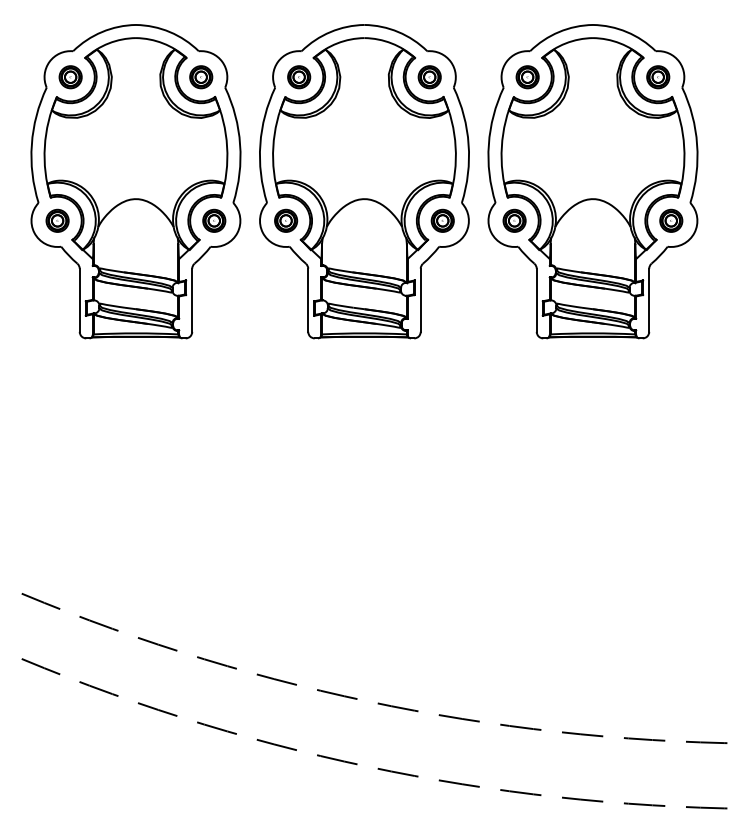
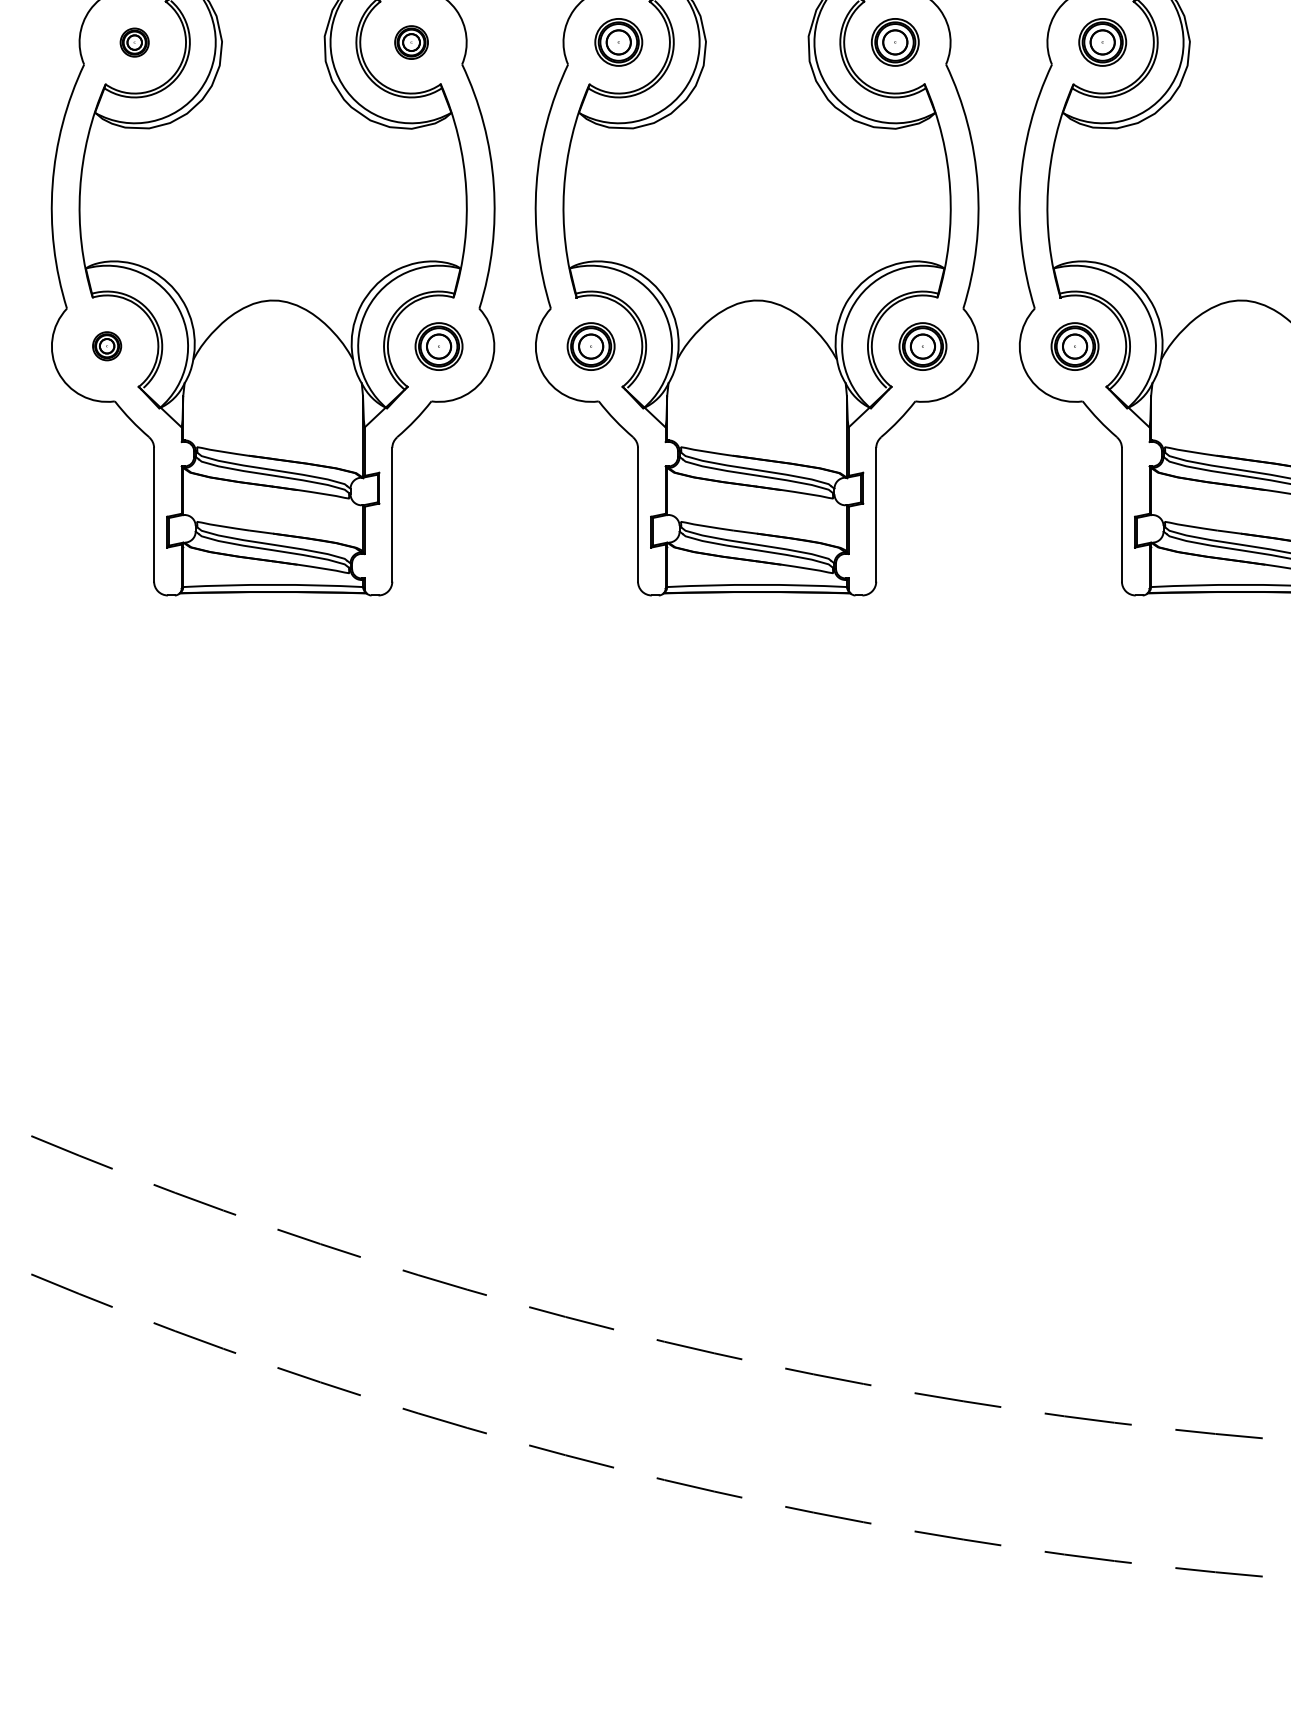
part: (70, 77) -> (134, 42), size x0.6
part: (201, 77) -> (411, 42), size x0.7
part: (57, 220) -> (106, 345), size x0.6

